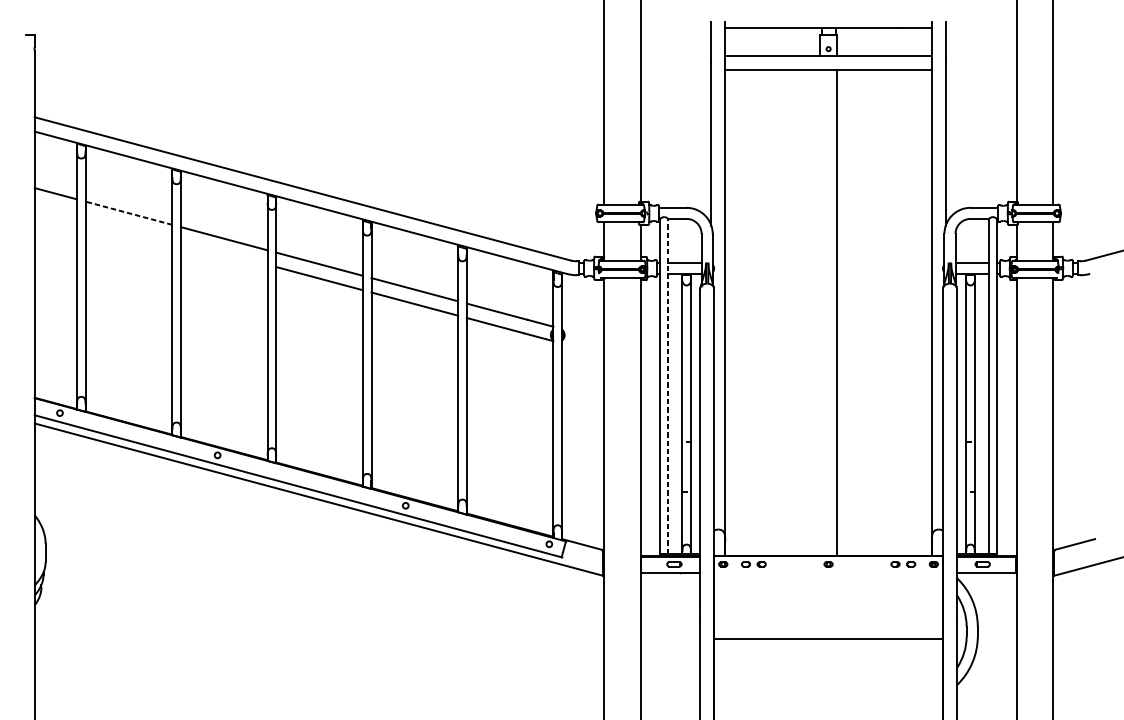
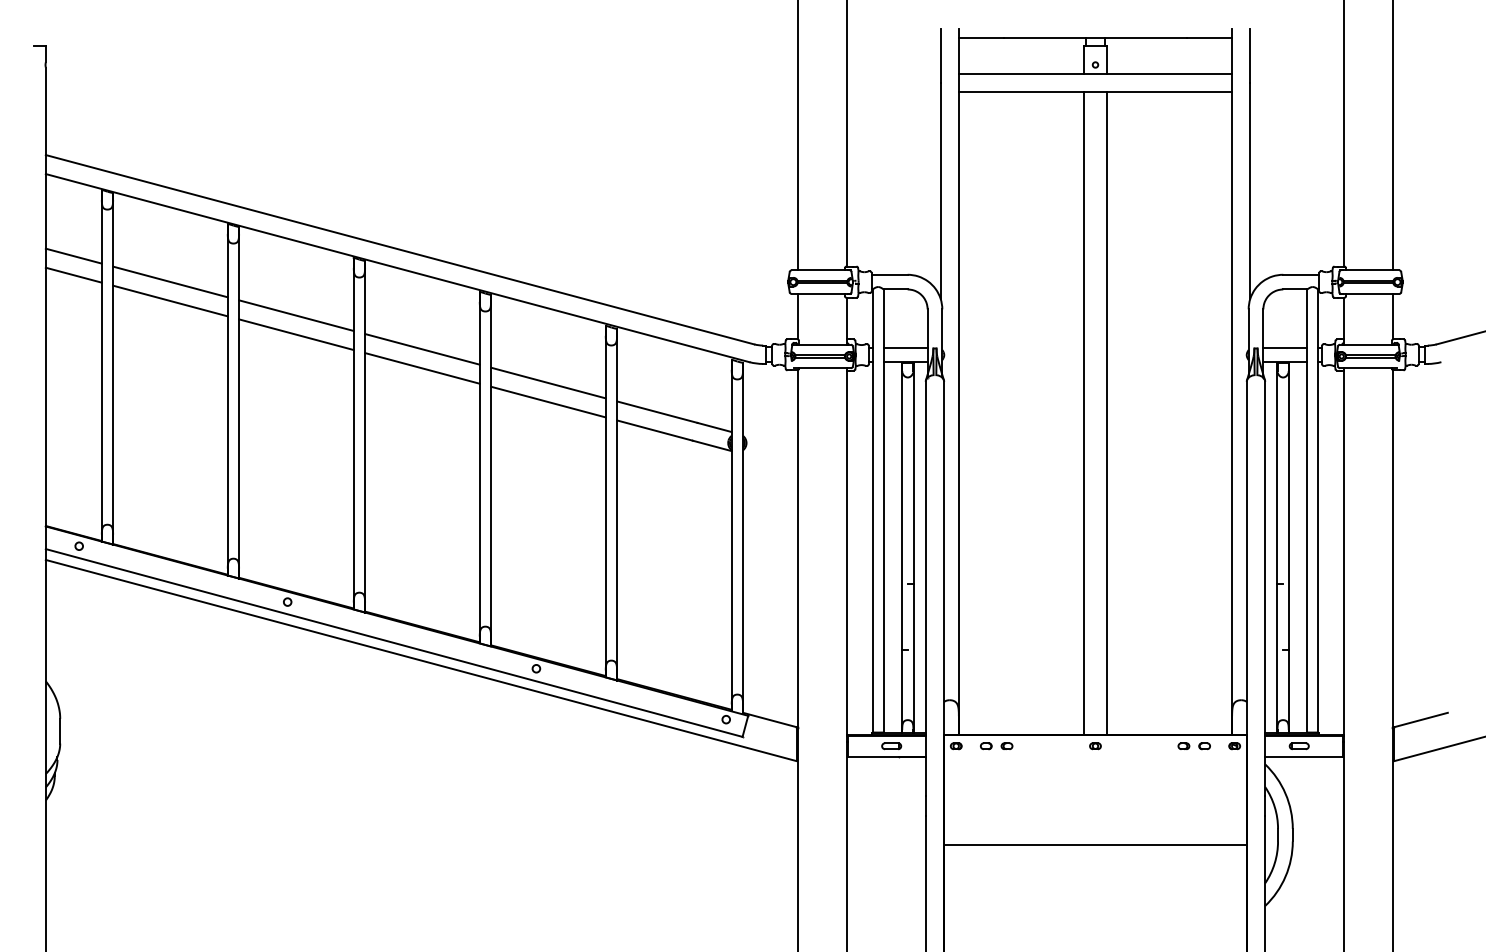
line: (55, 207) -> (73, 274), added
line: (128, 212) -> (169, 281), dashed -> solid
line: (129, 227) -> (170, 300), added
line: (224, 252) -> (296, 334), added
line: (820, 312) -> (1084, 413), added
line: (668, 386) -> (883, 510), dashed -> solid

